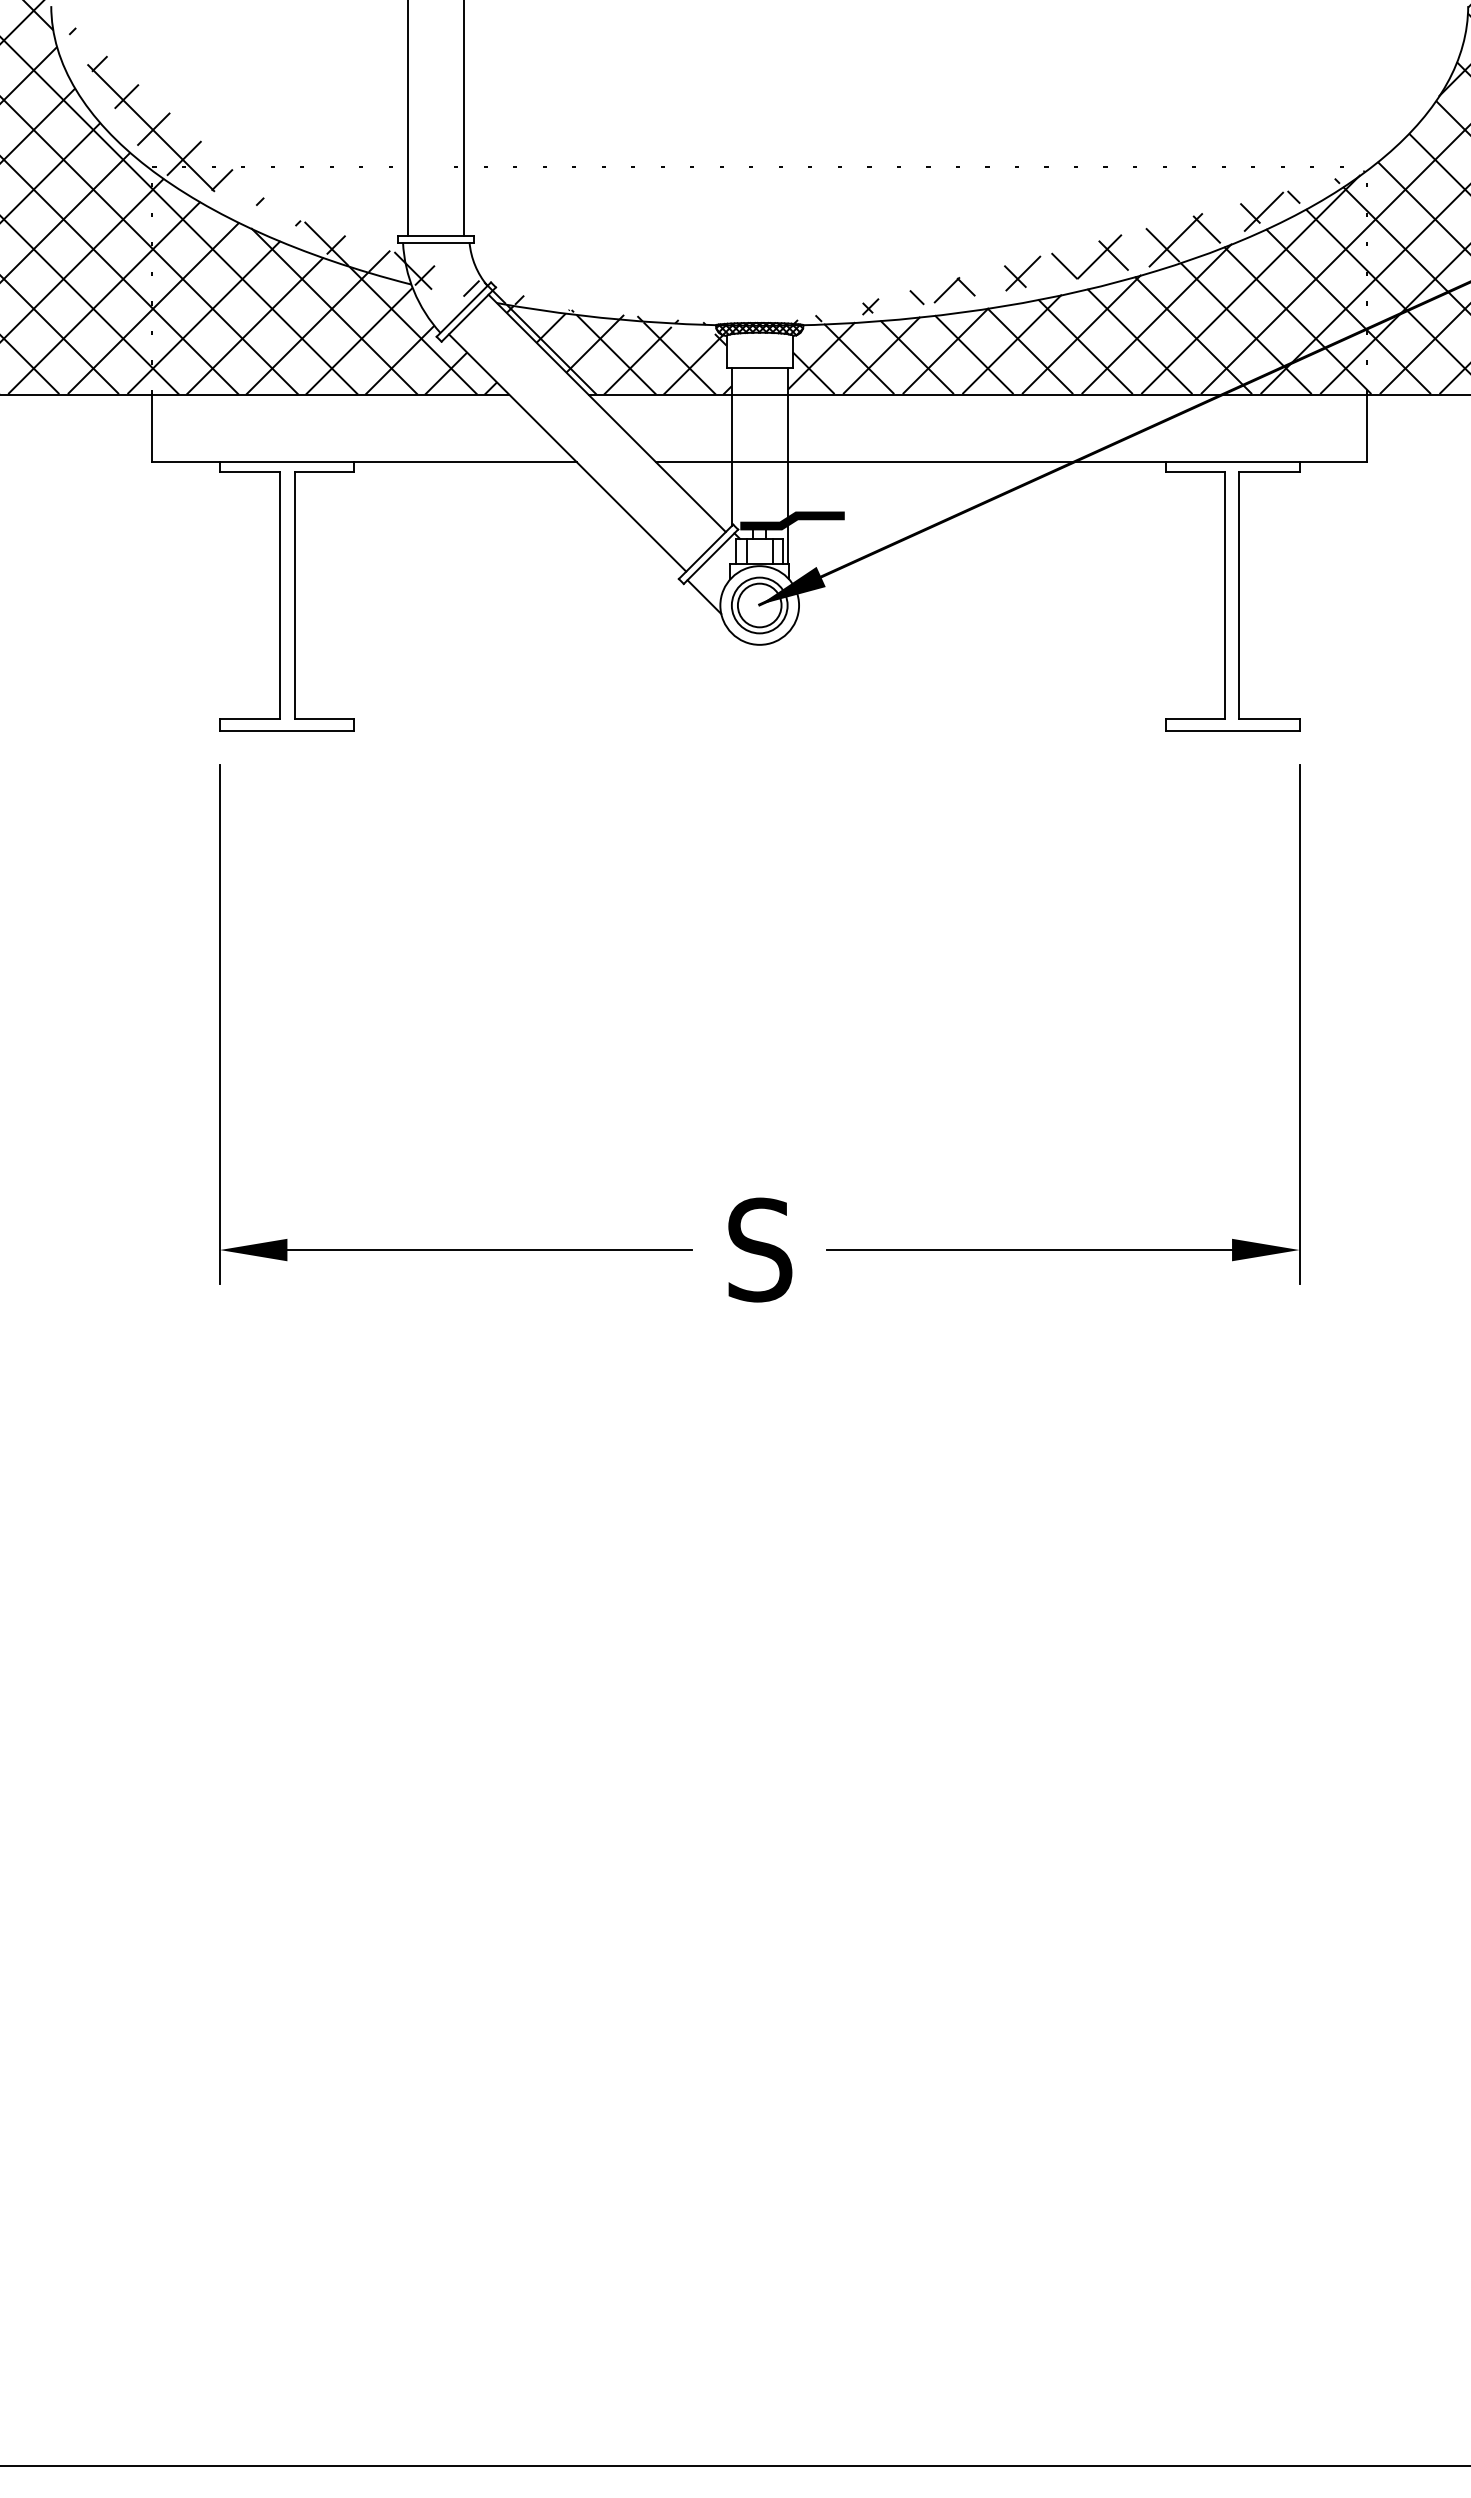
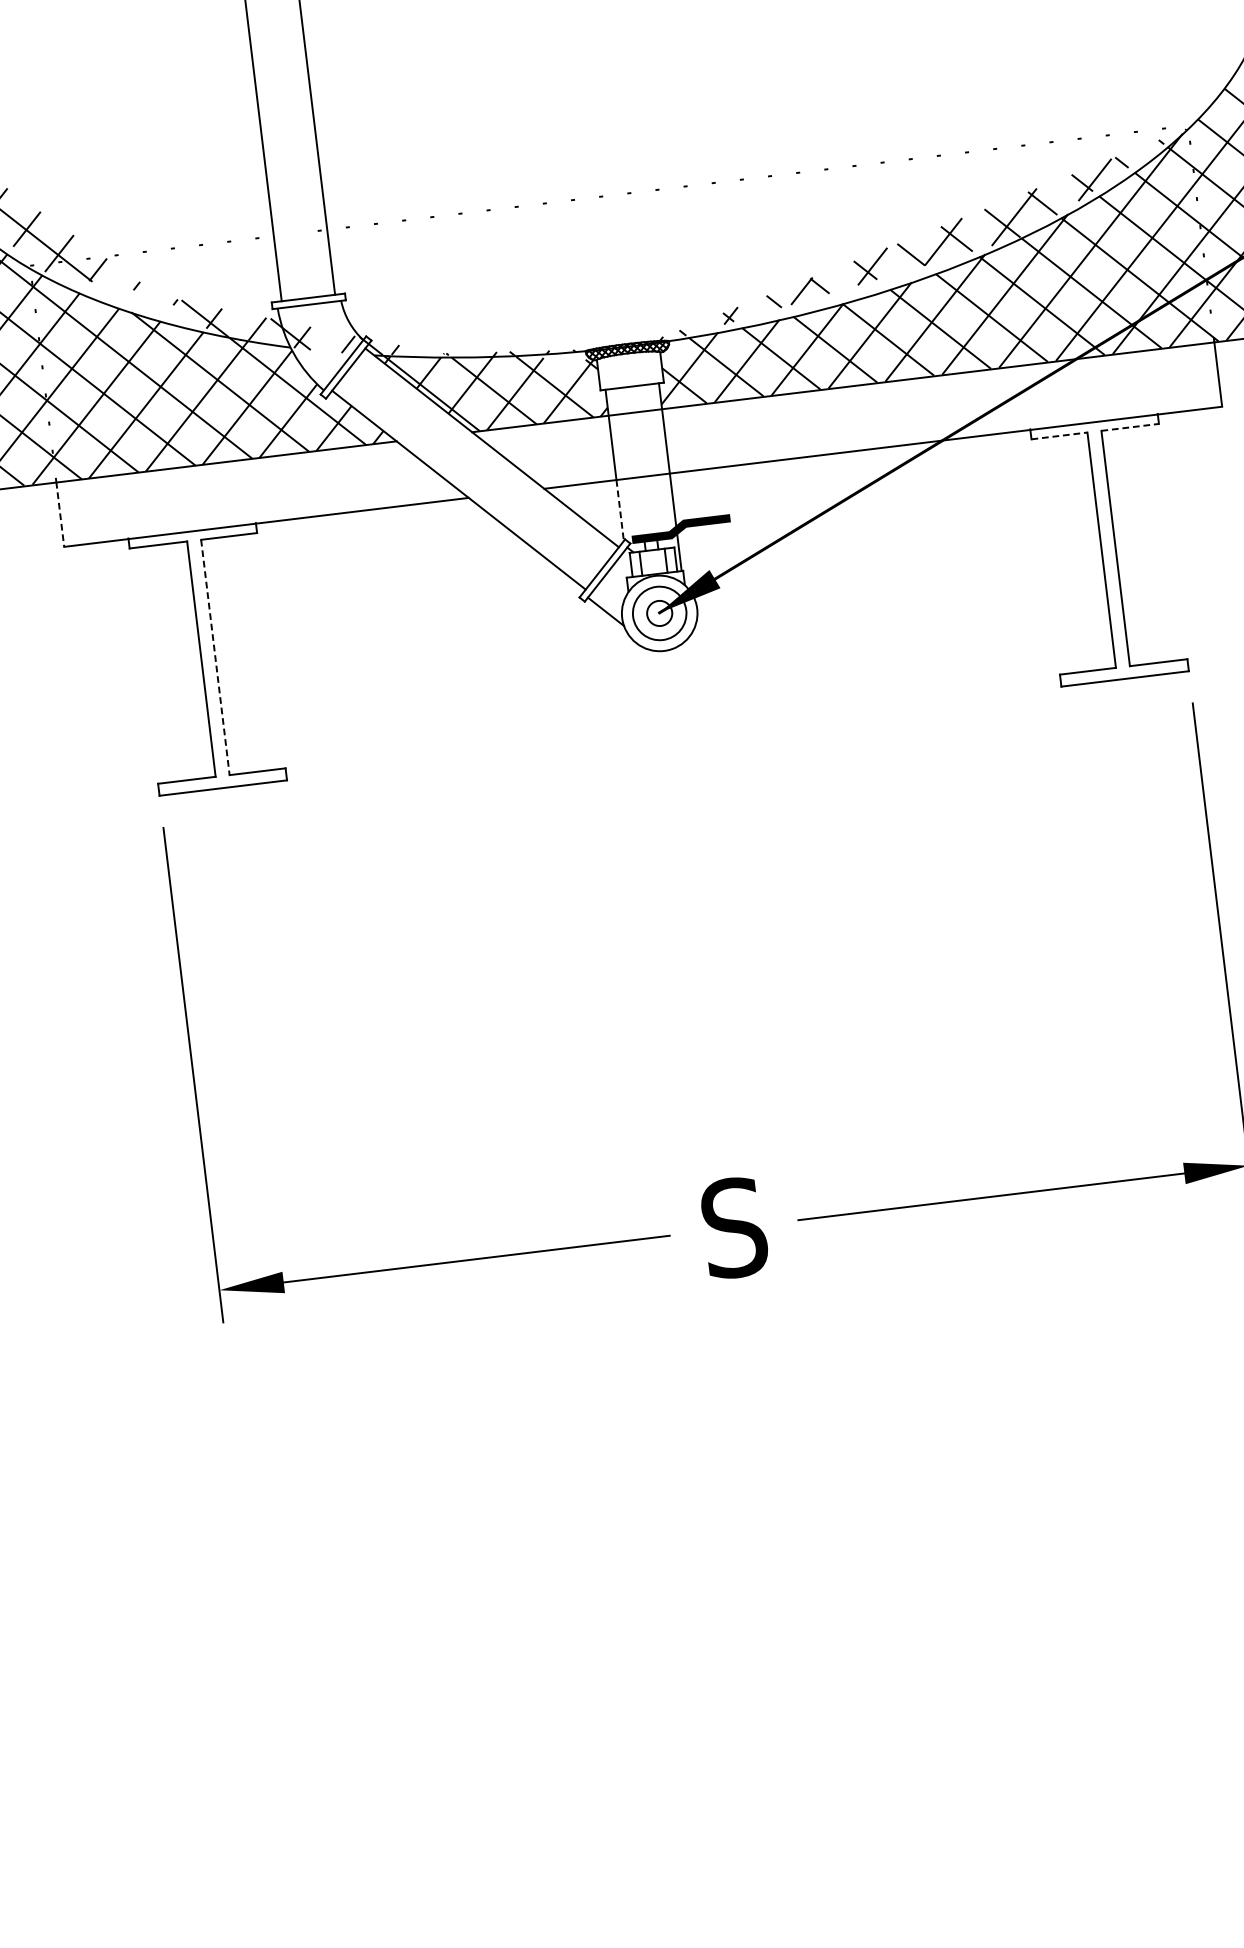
line: (152, 427) -> (60, 513), solid -> dashed
line: (1195, 472) -> (1059, 436), solid -> dashed
line: (1269, 472) -> (1130, 427), solid -> dashed
line: (731, 494) -> (619, 510), solid -> dashed
line: (294, 595) -> (214, 657), solid -> dashed
circle: (759, 605) -> (659, 613), size x0.6

